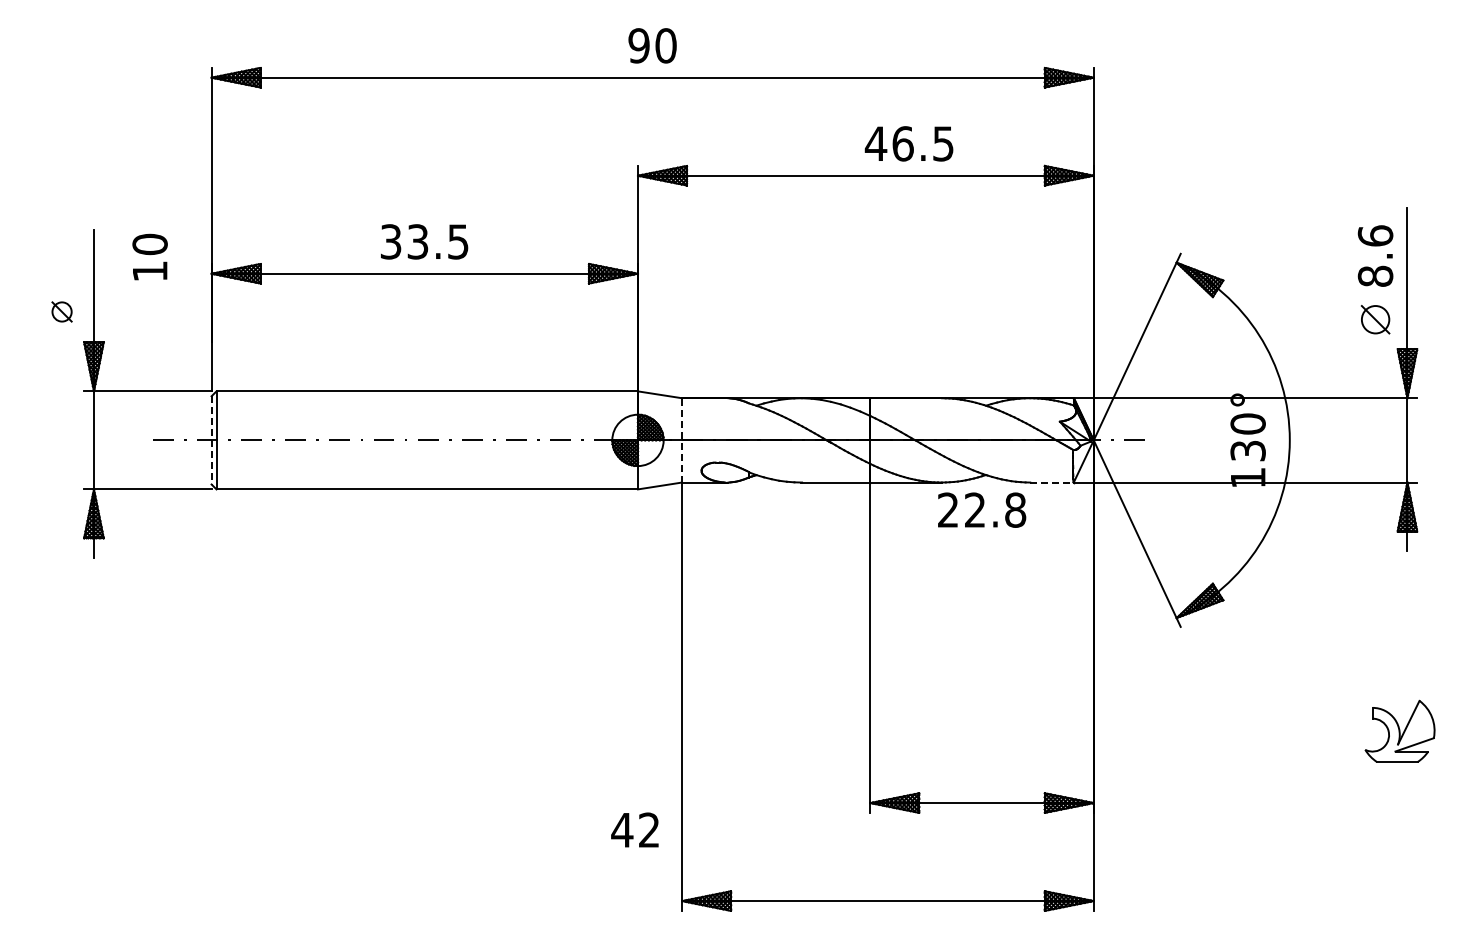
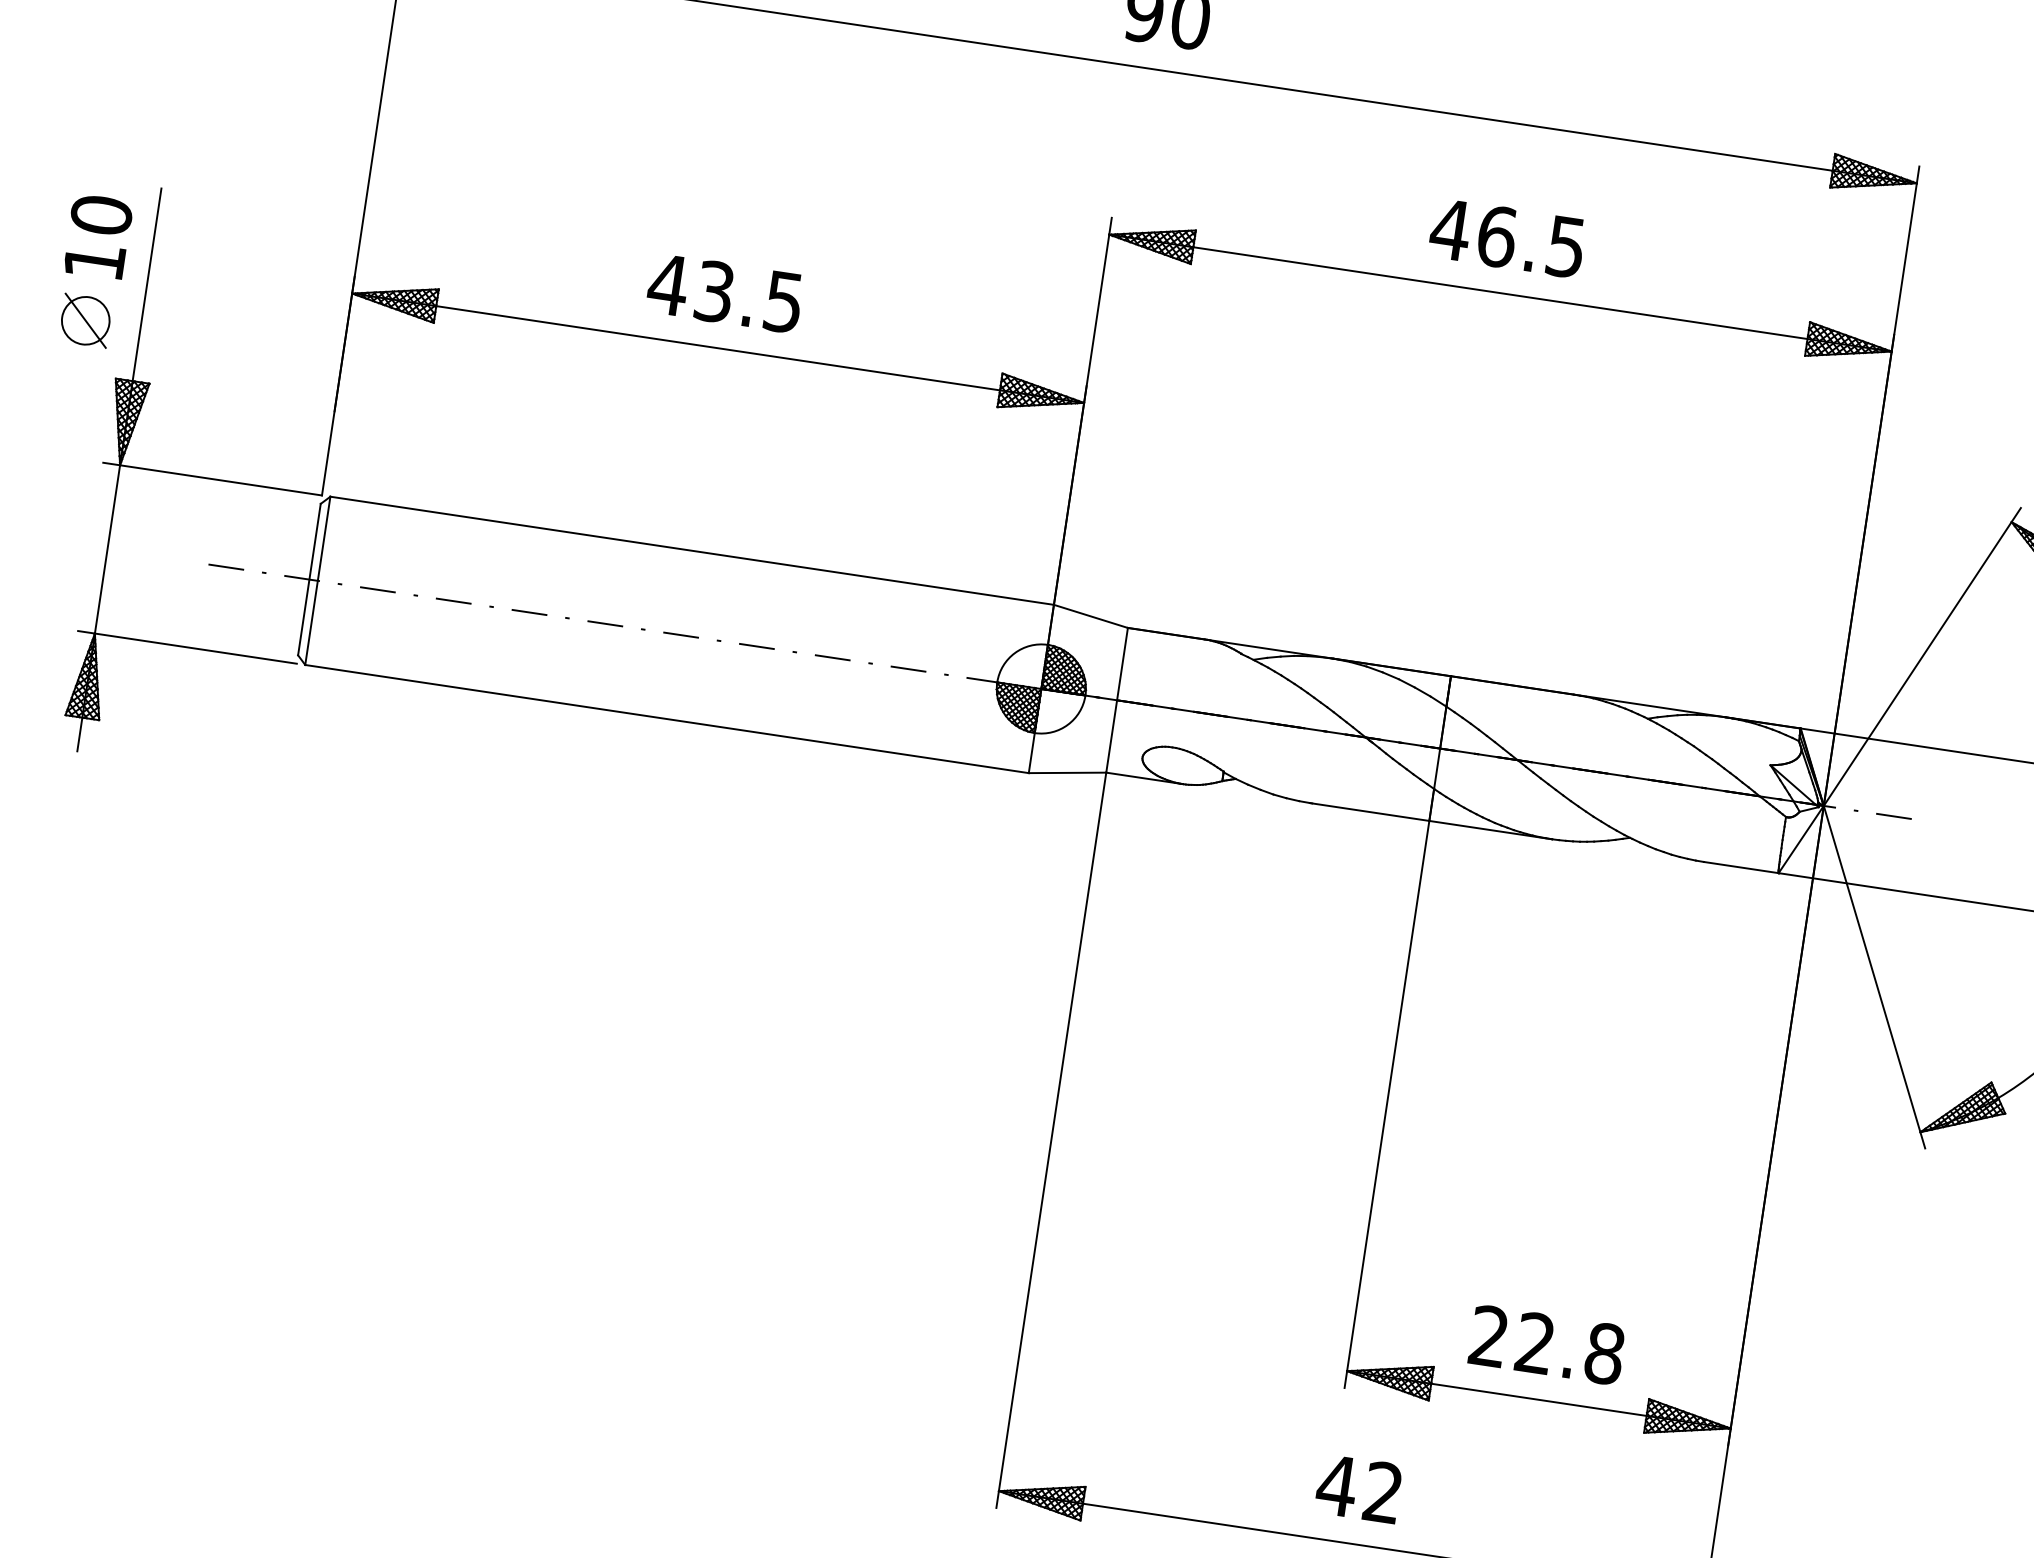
text: (908, 143) -> (1506, 237), moved
text: (390, 241) -> (667, 284), 33.5 -> 43.5
text: (149, 256) -> (97, 235), moved
part: (61, 311) -> (84, 319), size x1.43
line: (682, 439) -> (1118, 698), dashed -> solid
line: (211, 440) -> (309, 579), dashed -> solid
line: (1052, 482) -> (1742, 867), dashed -> solid
text: (982, 509) -> (1548, 1344), moved
text: (634, 829) -> (1358, 1487), moved

